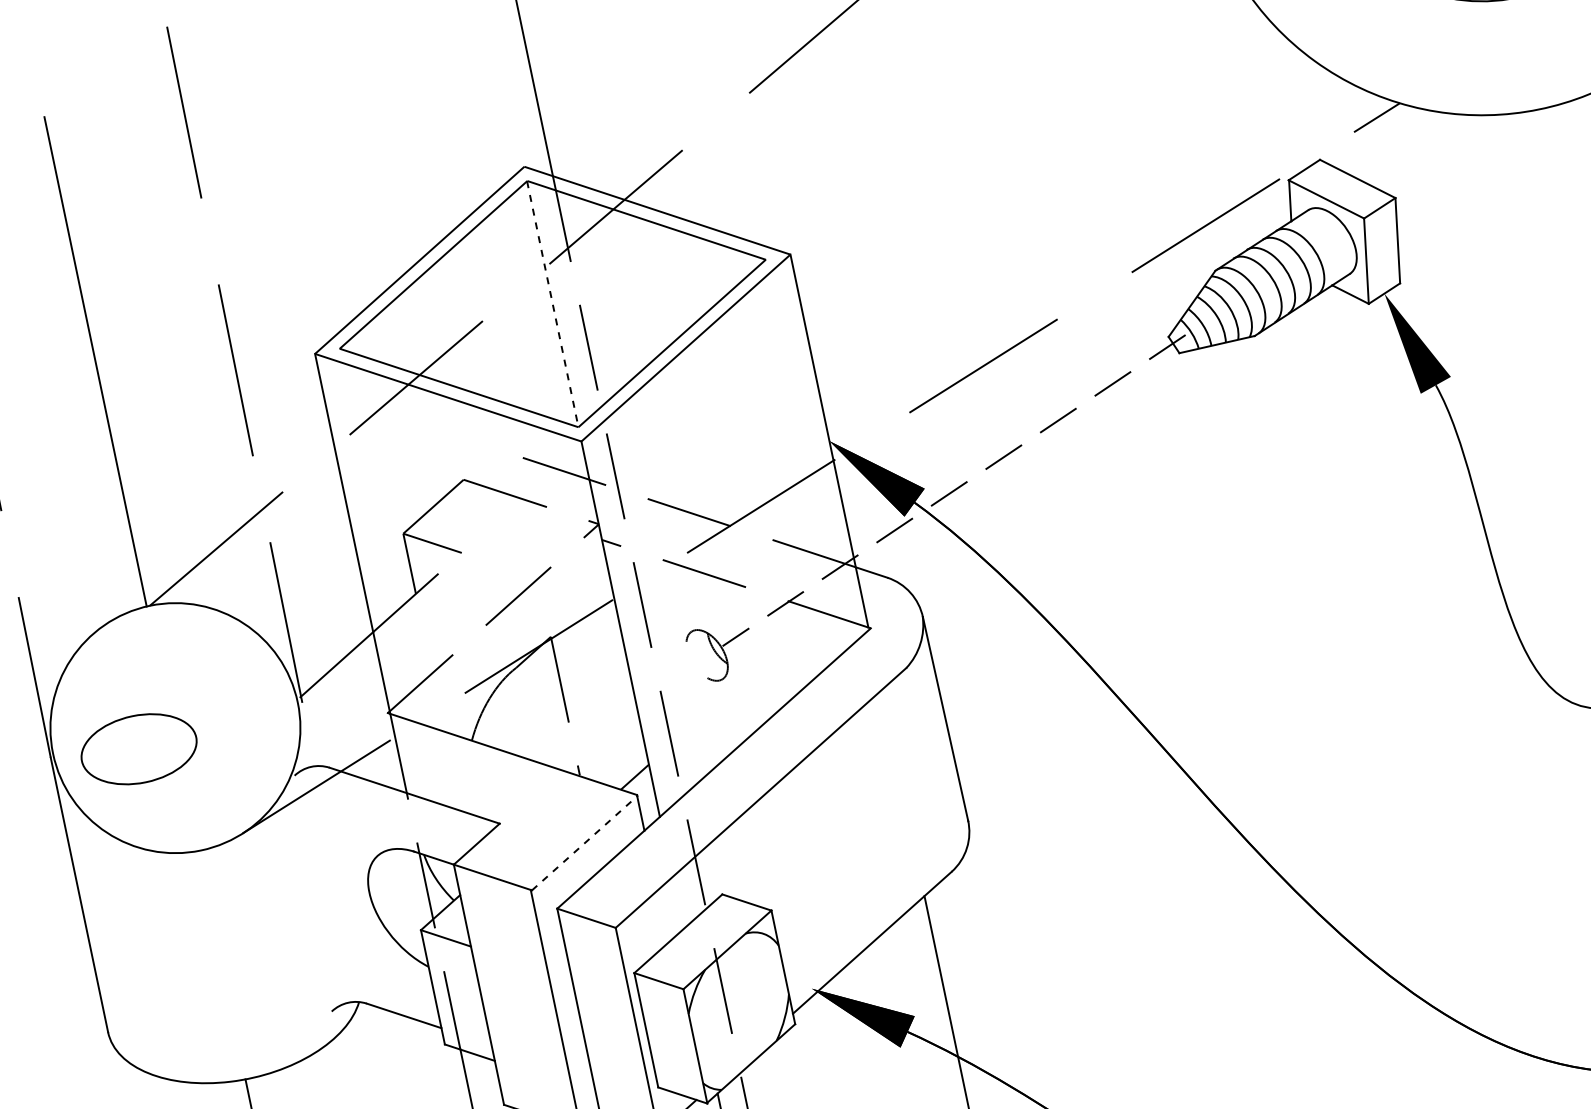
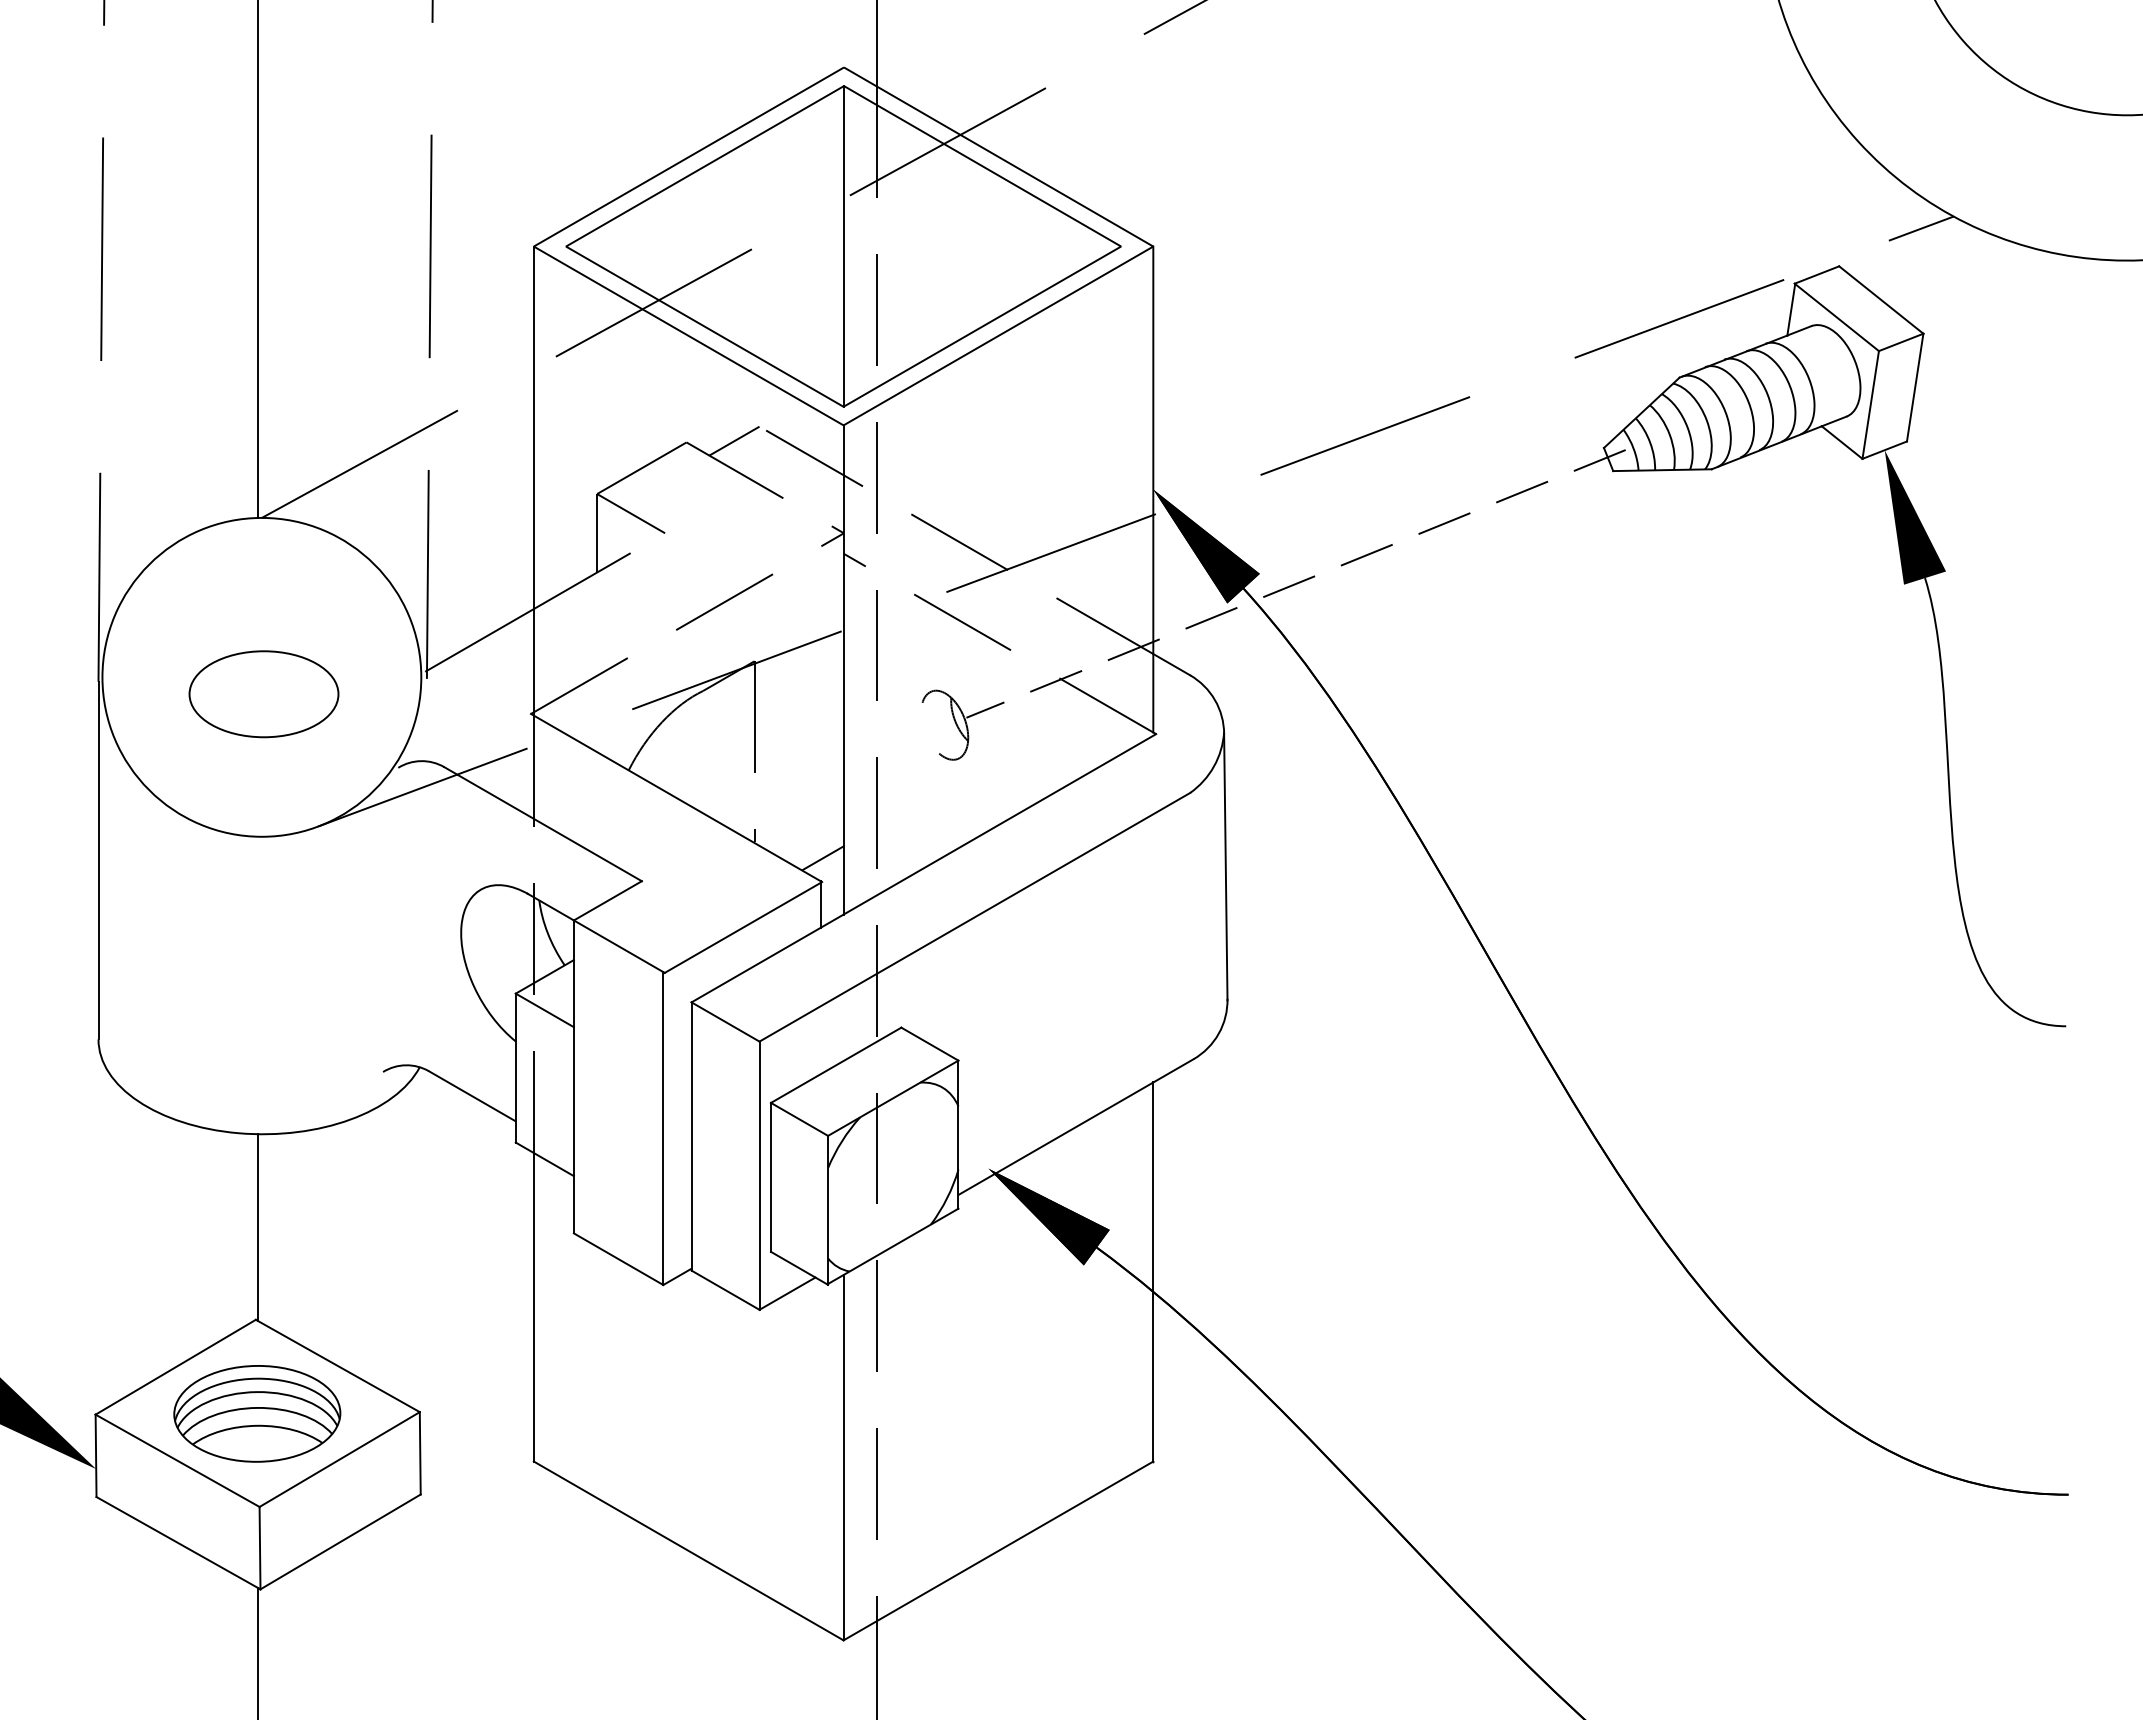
line: (552, 305) -> (843, 247), dashed -> solid
line: (500, 470) -> (734, 440), added
part: (138, 749) -> (263, 694), moved
line: (585, 842) -> (743, 927), dashed -> solid

